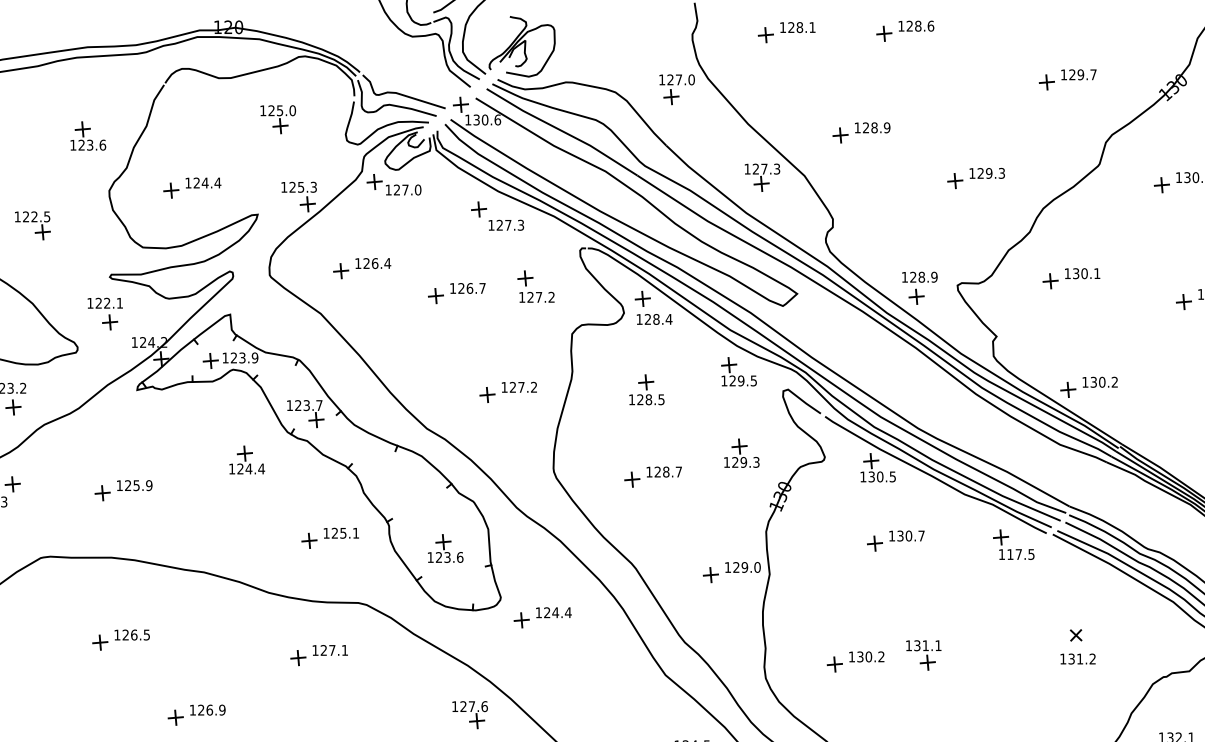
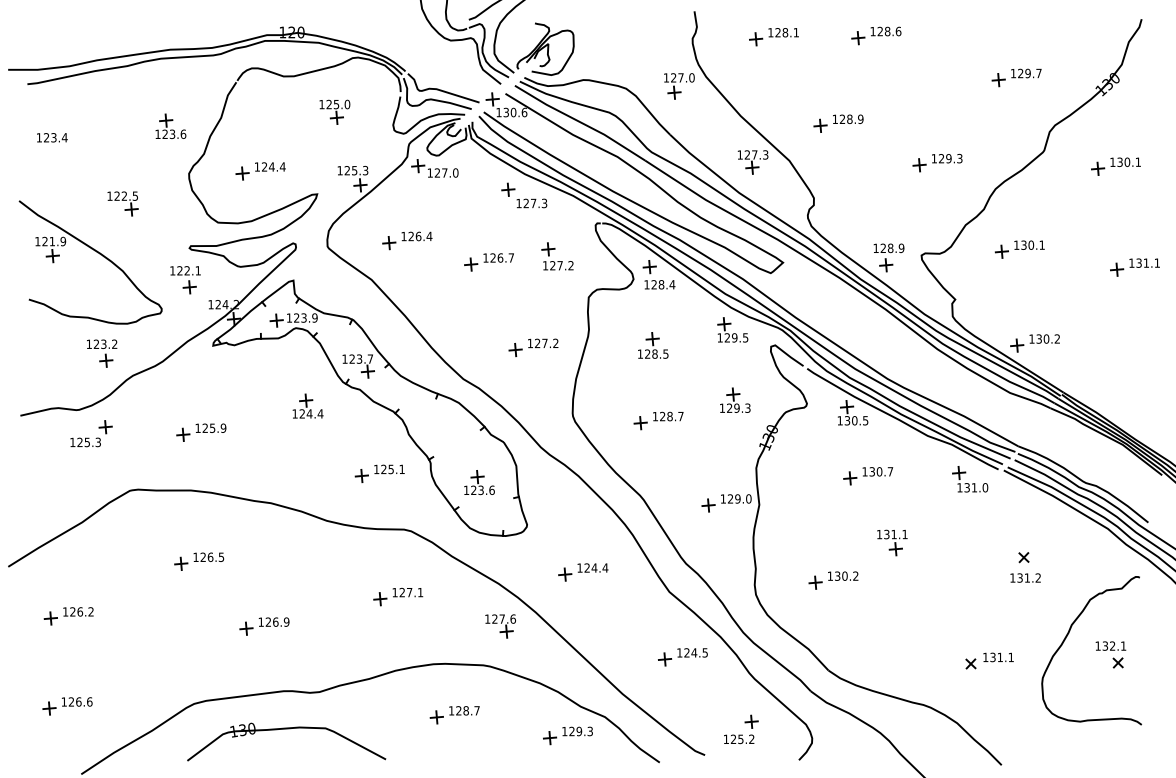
text: (1021, 554) -> (976, 487), 117.5 -> 131.0
part: (542, 617) -> (583, 572), moved
part: (319, 654) -> (398, 596), moved
part: (923, 654) -> (892, 542), moved

